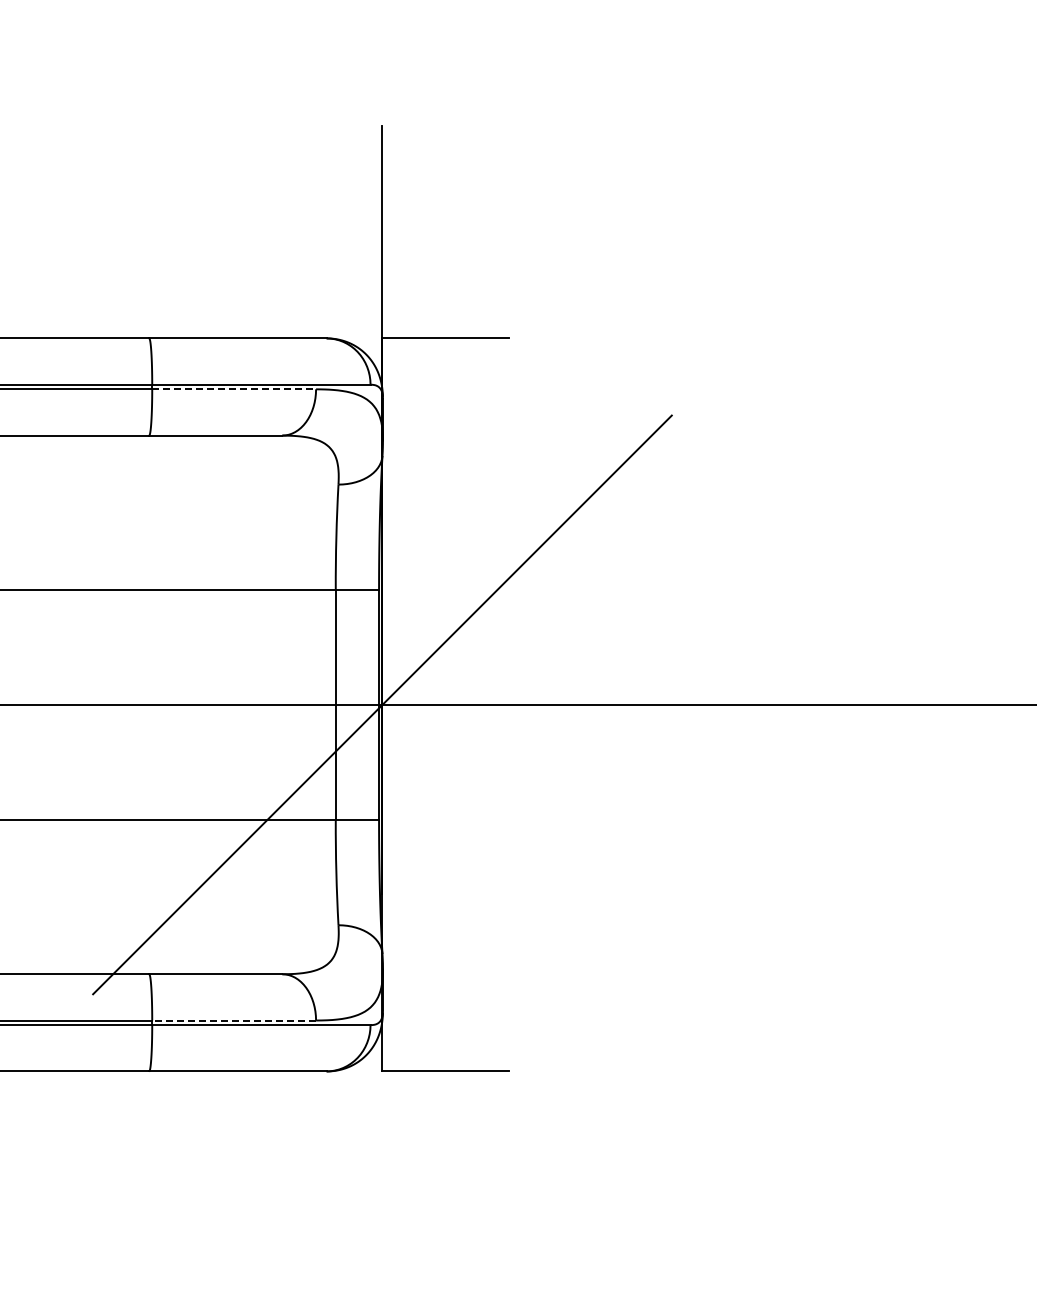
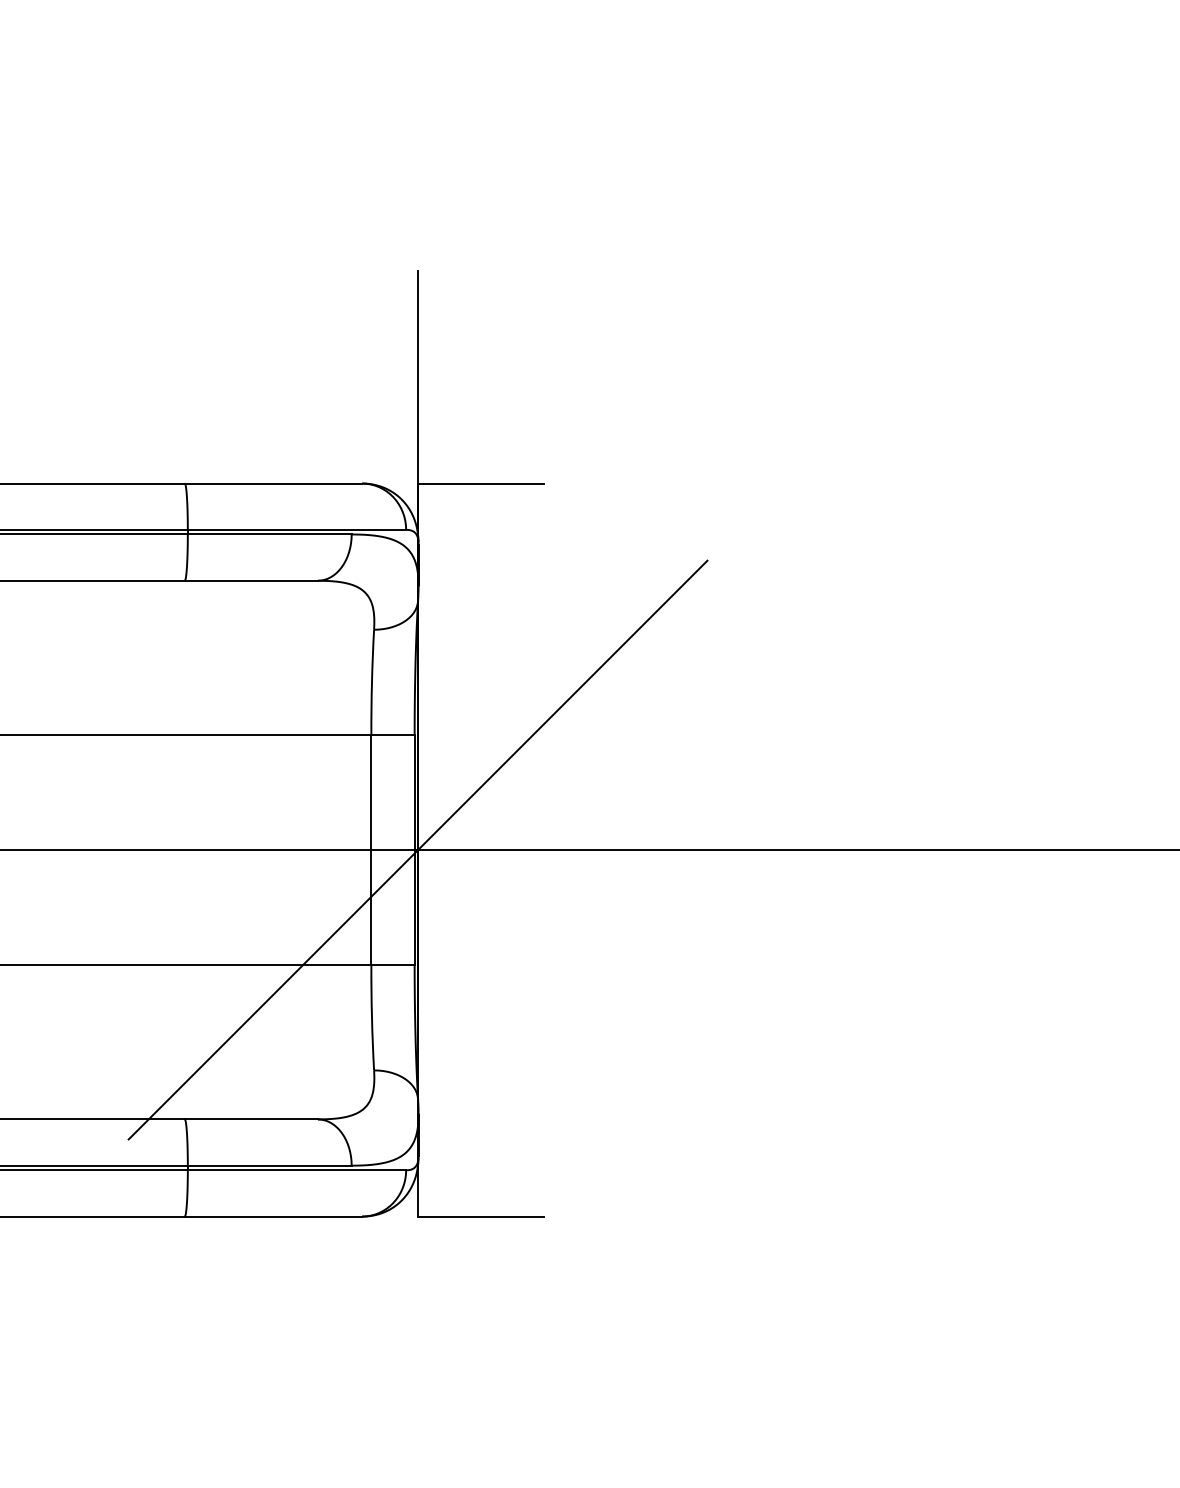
line: (233, 389) -> (269, 534), dashed -> solid
line: (233, 1020) -> (269, 1165), dashed -> solid

